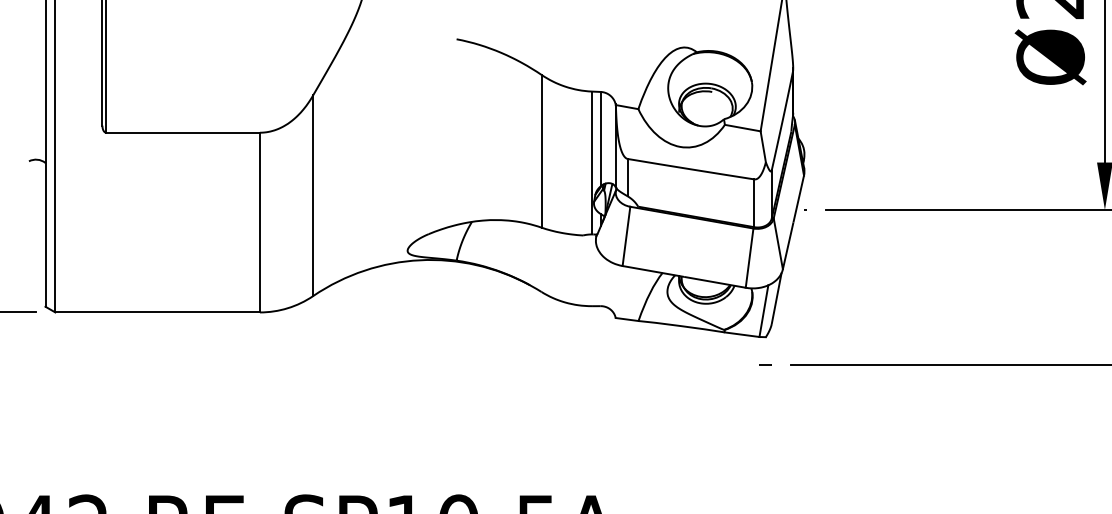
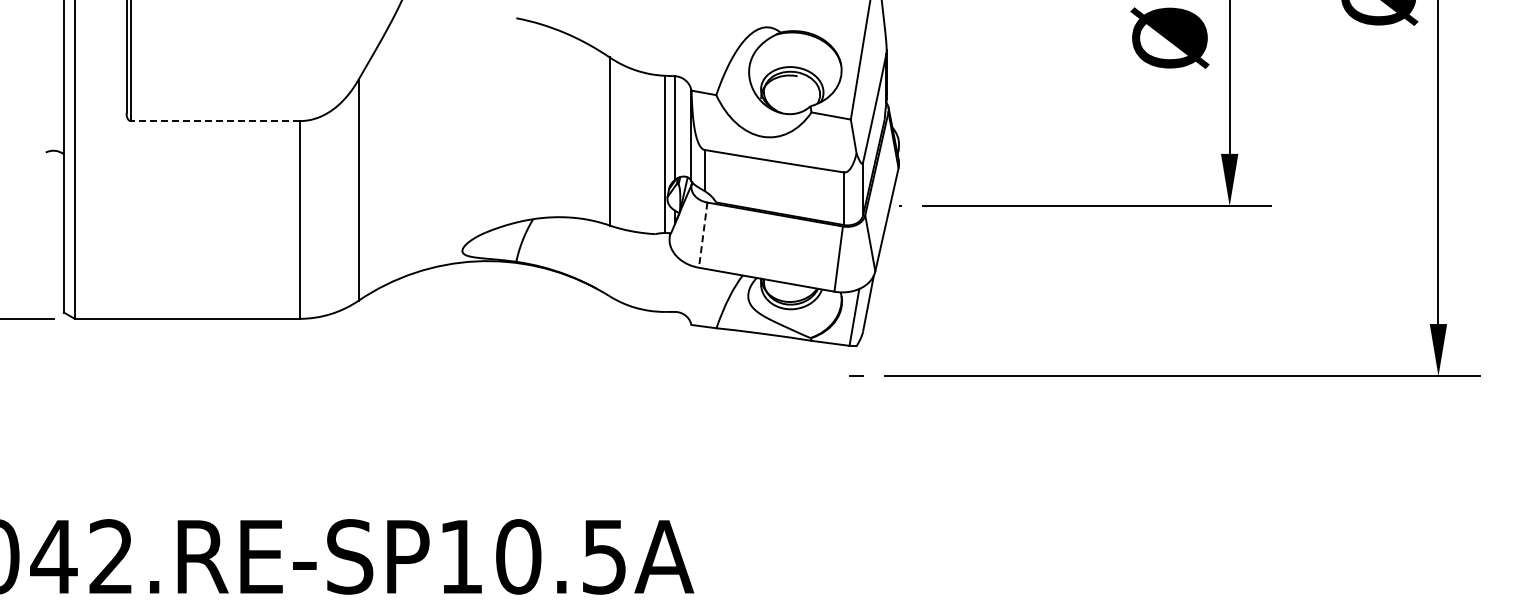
line: (183, 133) -> (215, 121), solid -> dashed
line: (626, 236) -> (703, 235), solid -> dashed

